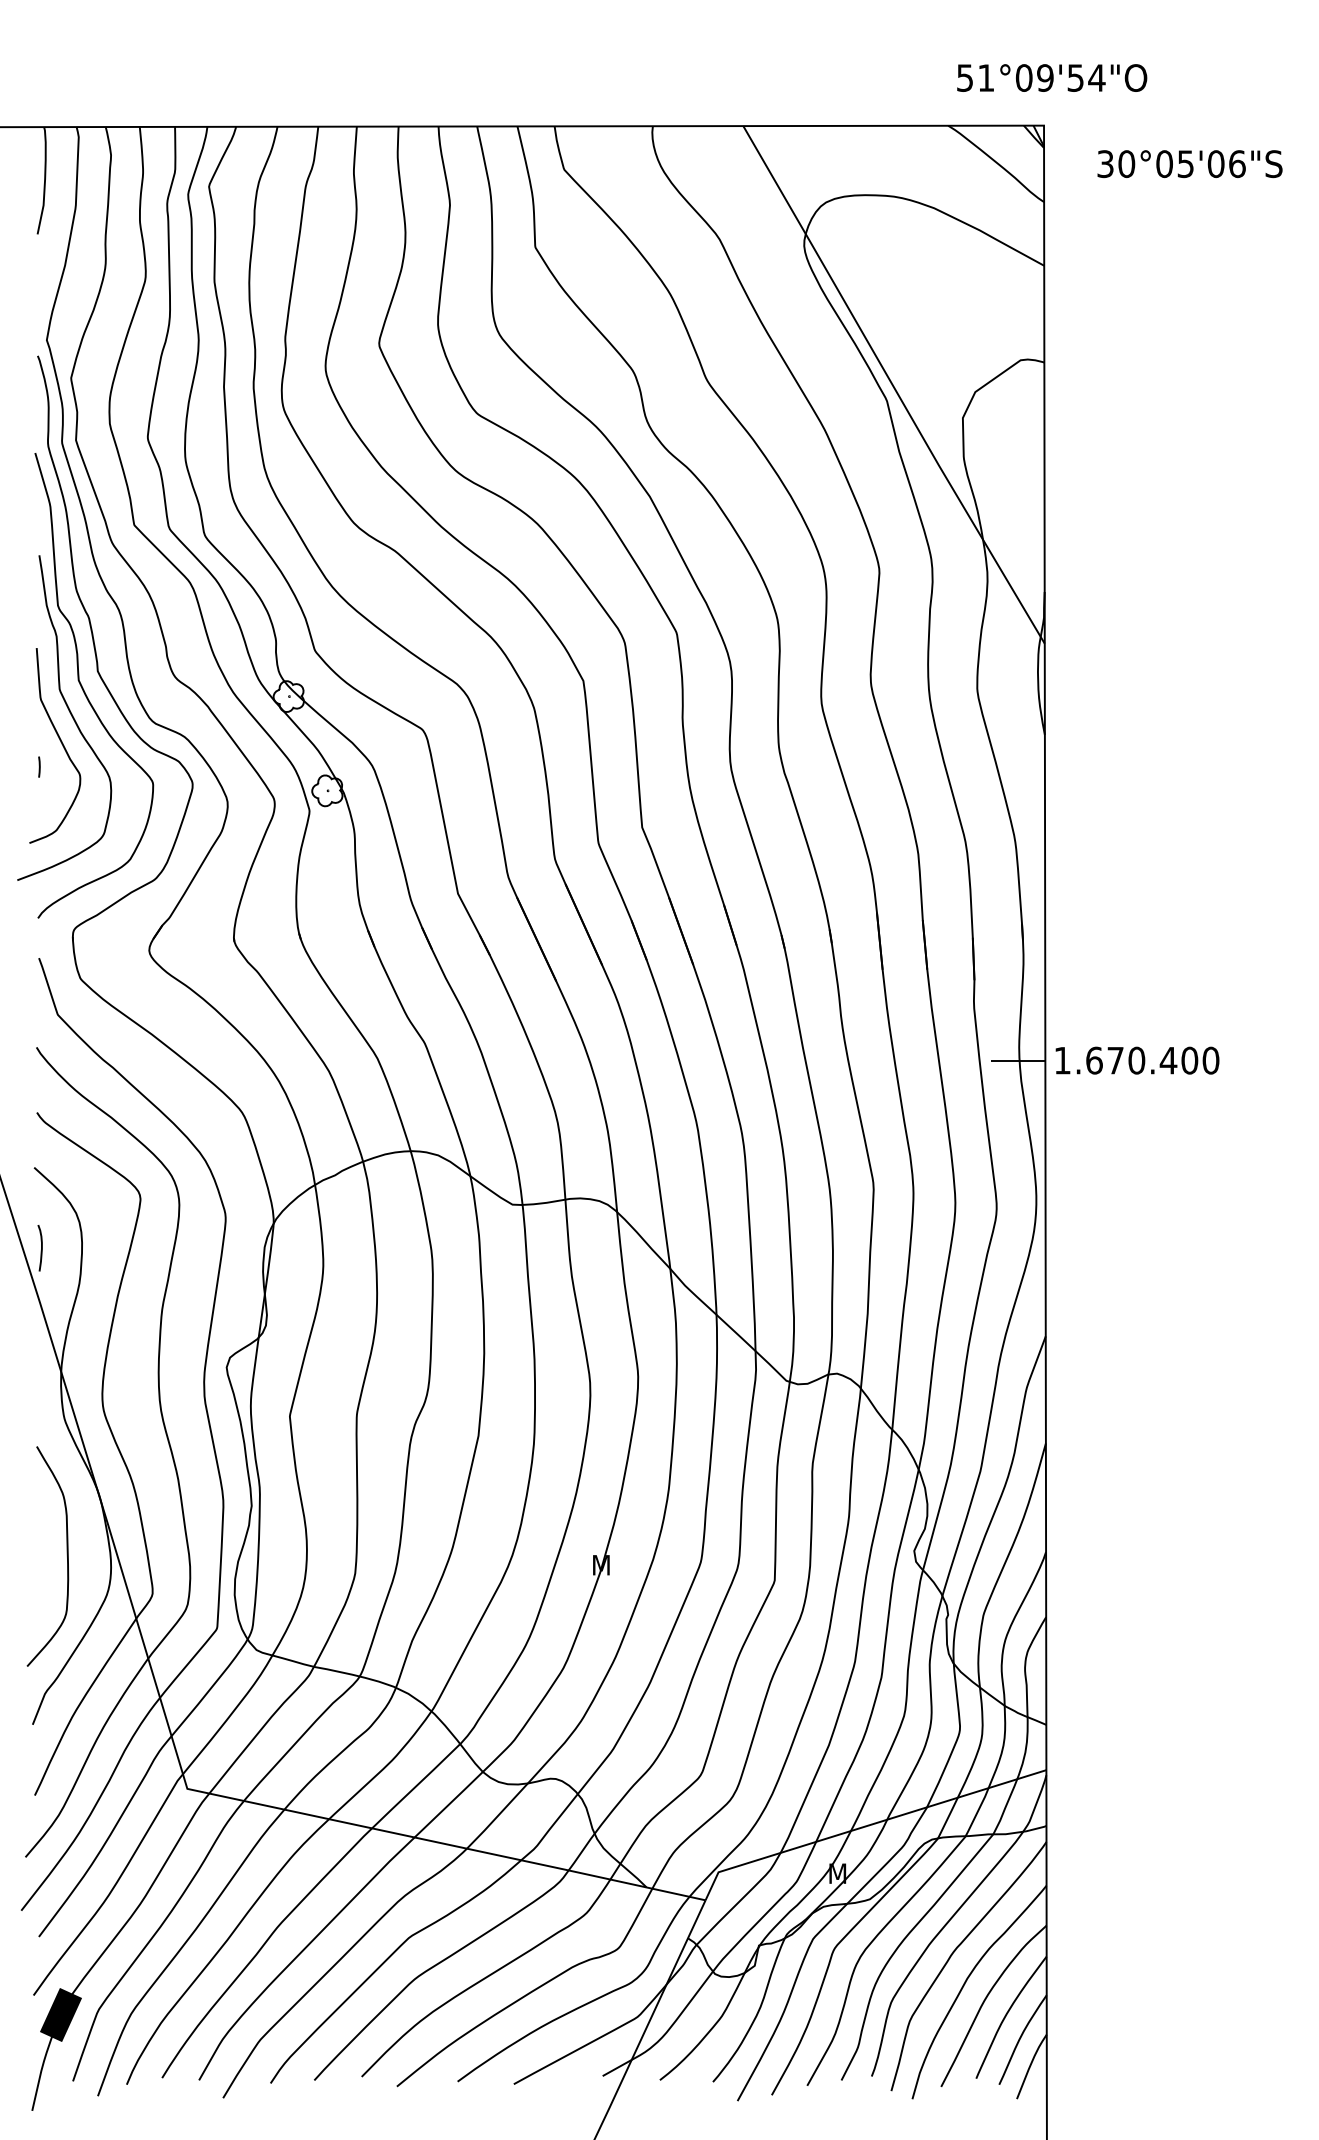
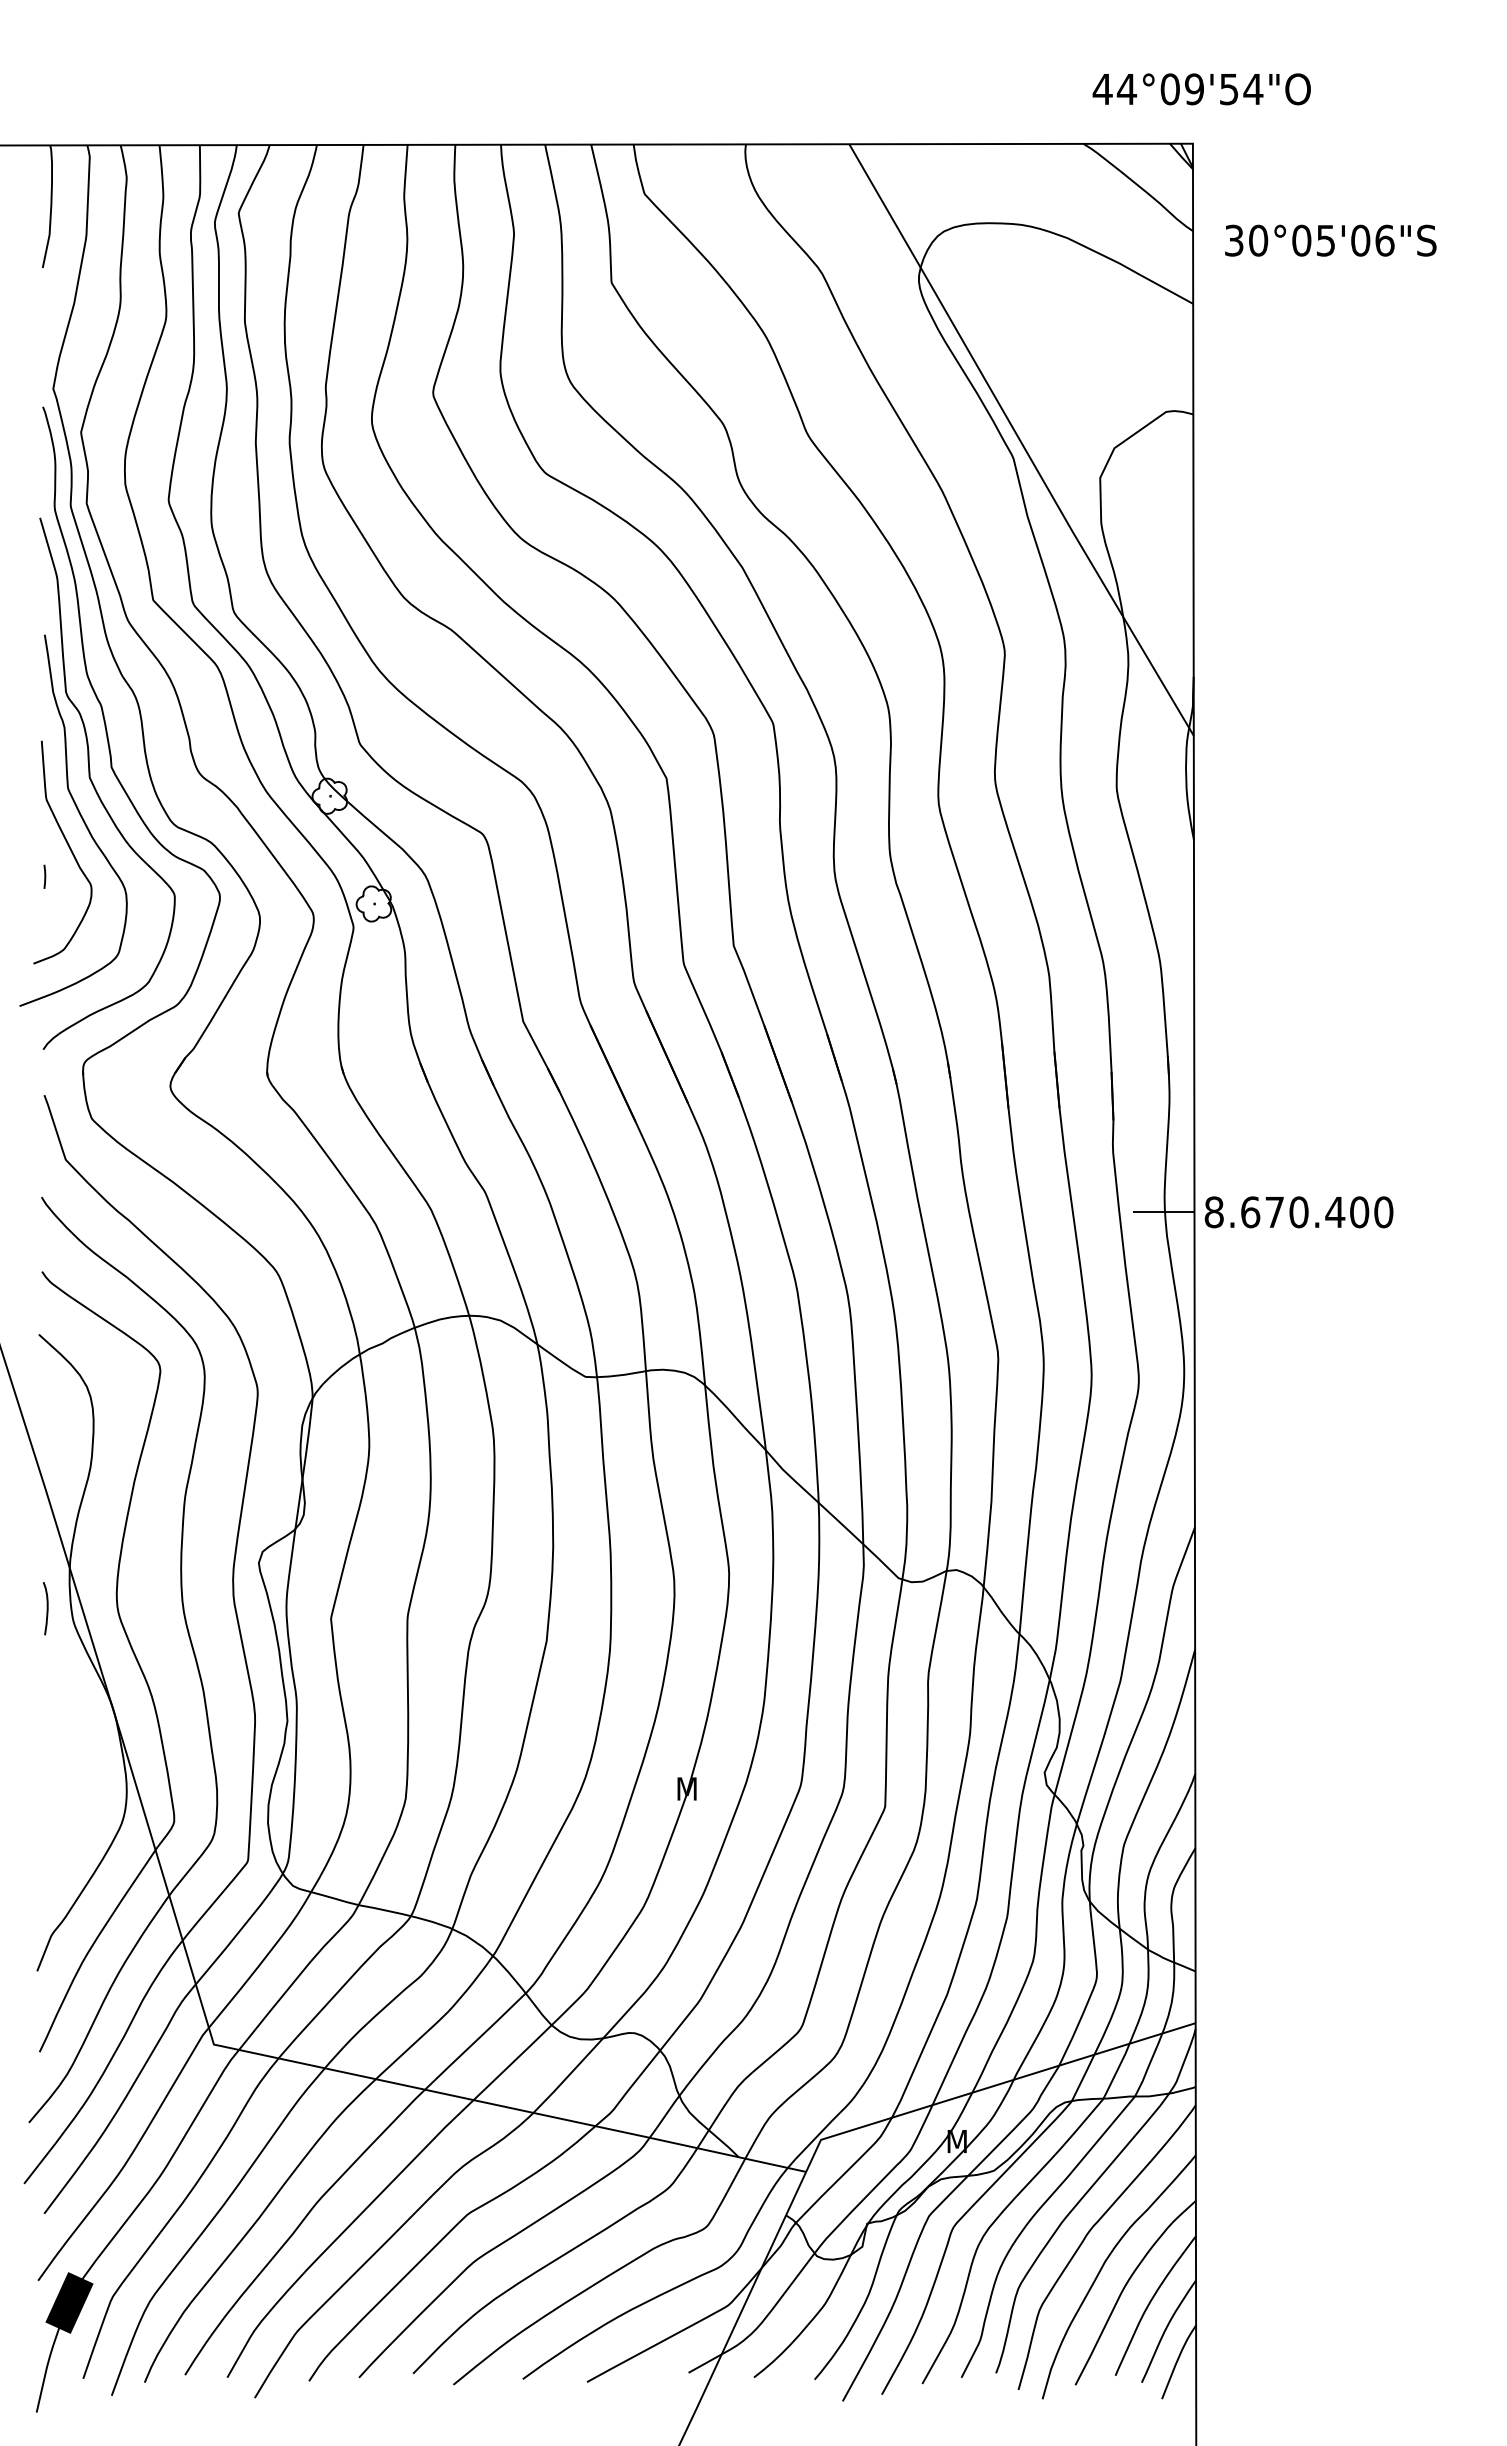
text: (975, 78) -> (1114, 89), 51°09'54"O -> 44°09'54"O
text: (1189, 163) -> (1330, 240), moved
text: (1062, 1060) -> (1213, 1212), 1.670.400 -> 8.670.400
curve: (40, 1248) -> (46, 1608), moved
curve: (67, 1556) -> (76, 1779), removed

